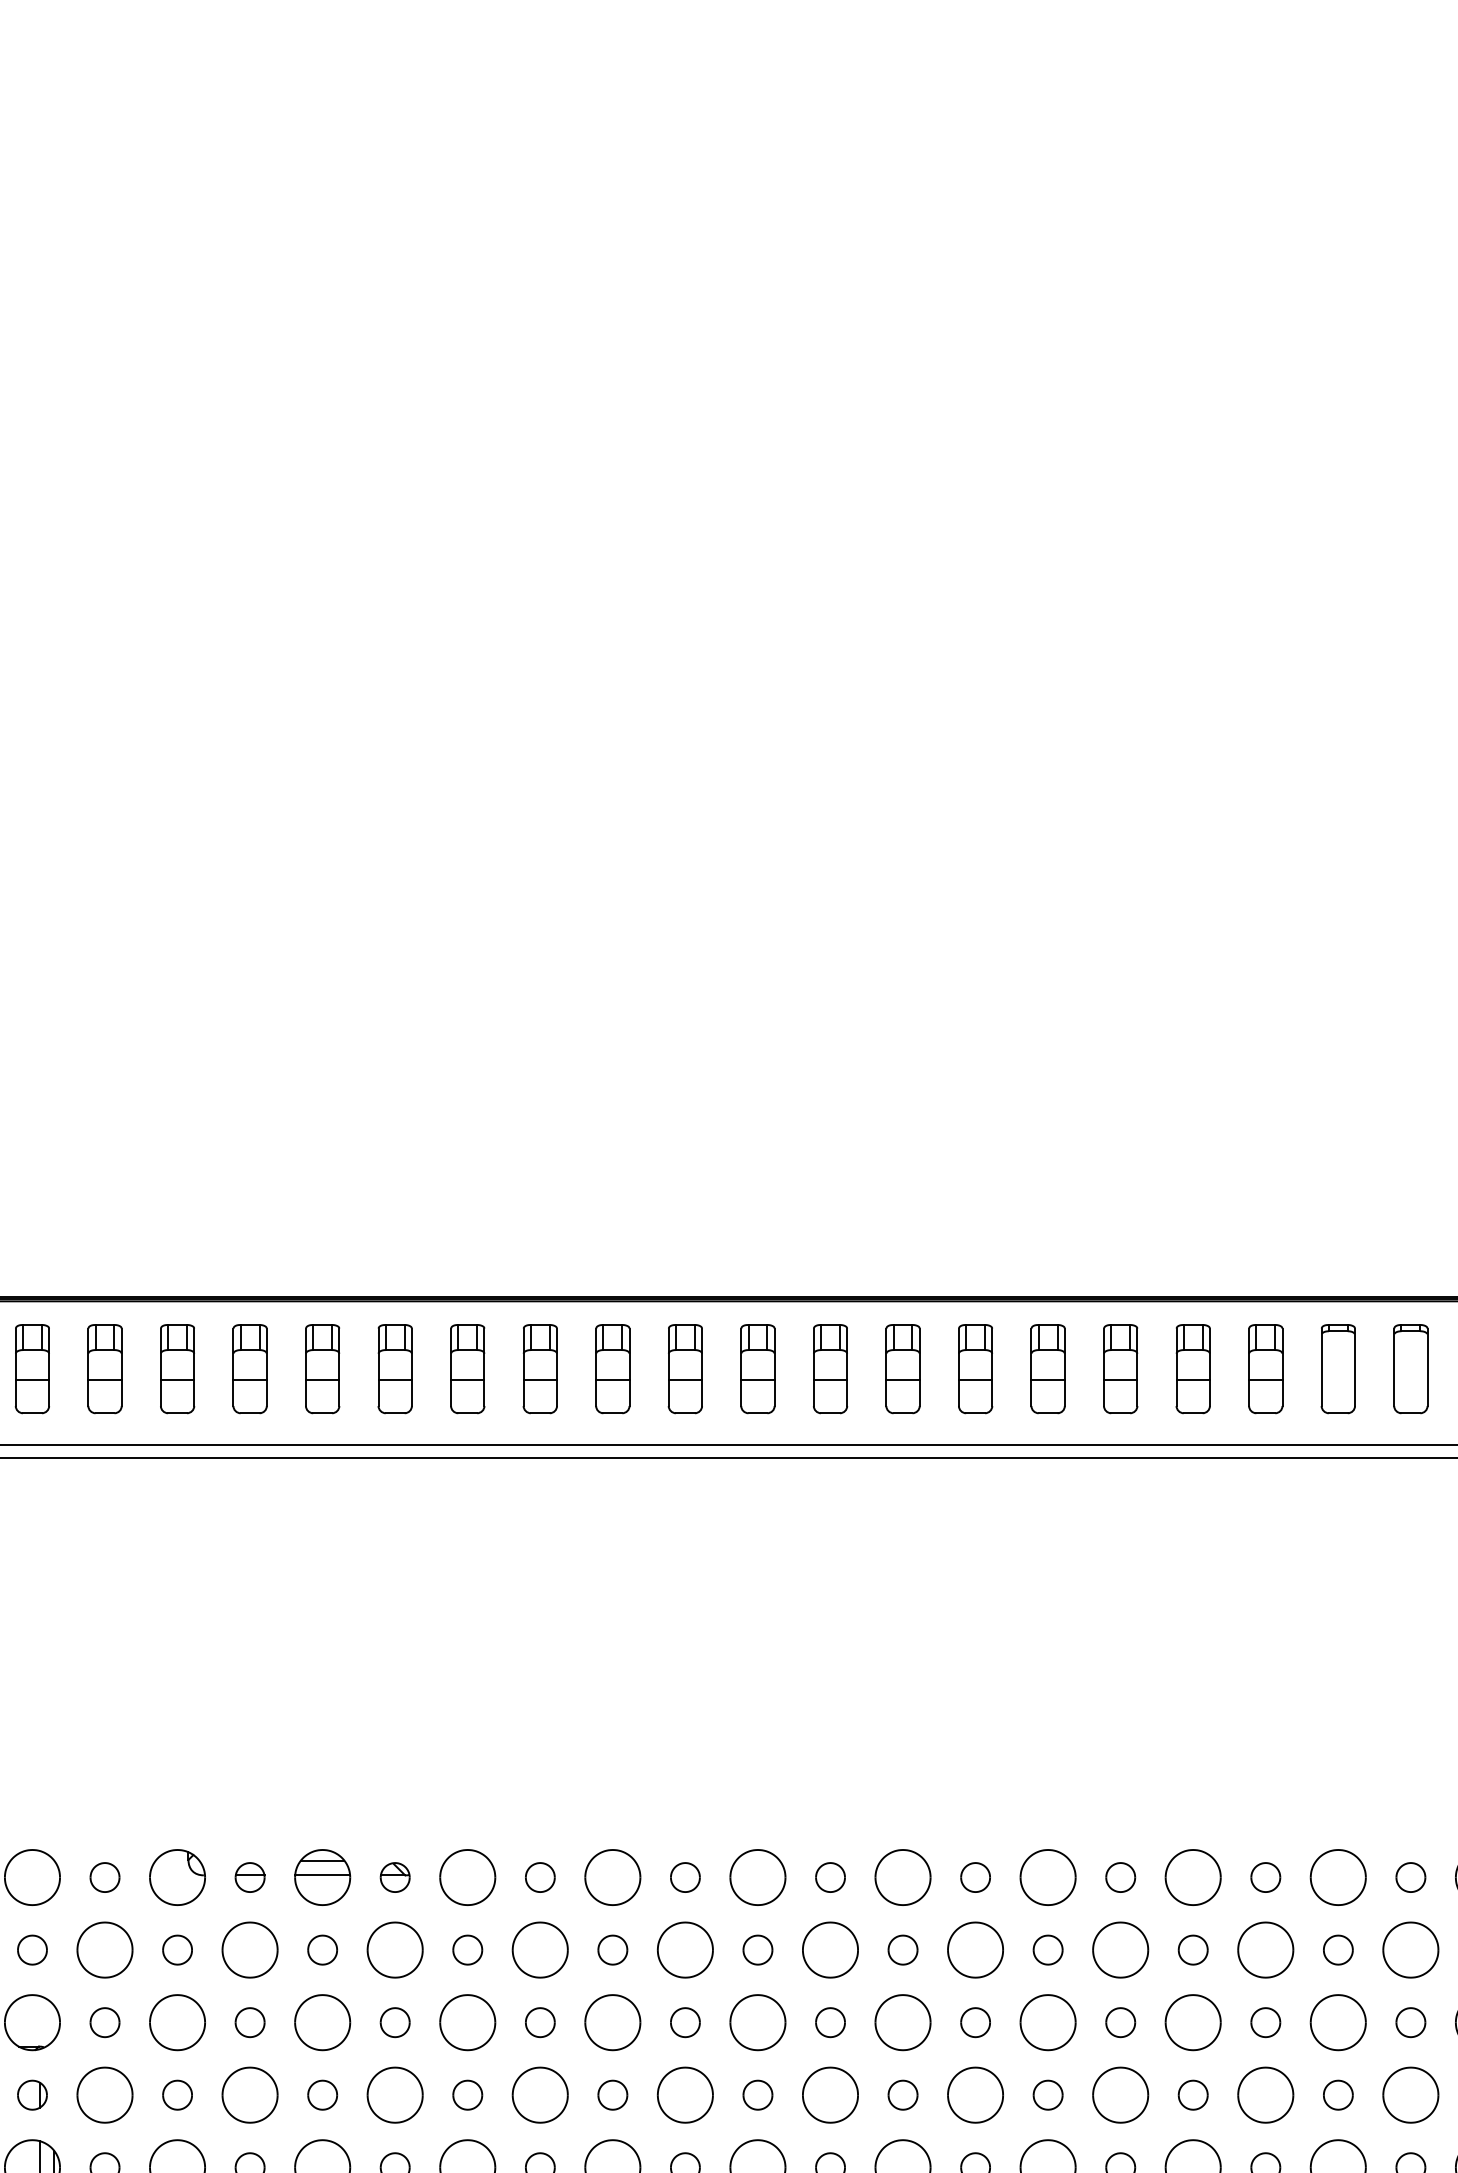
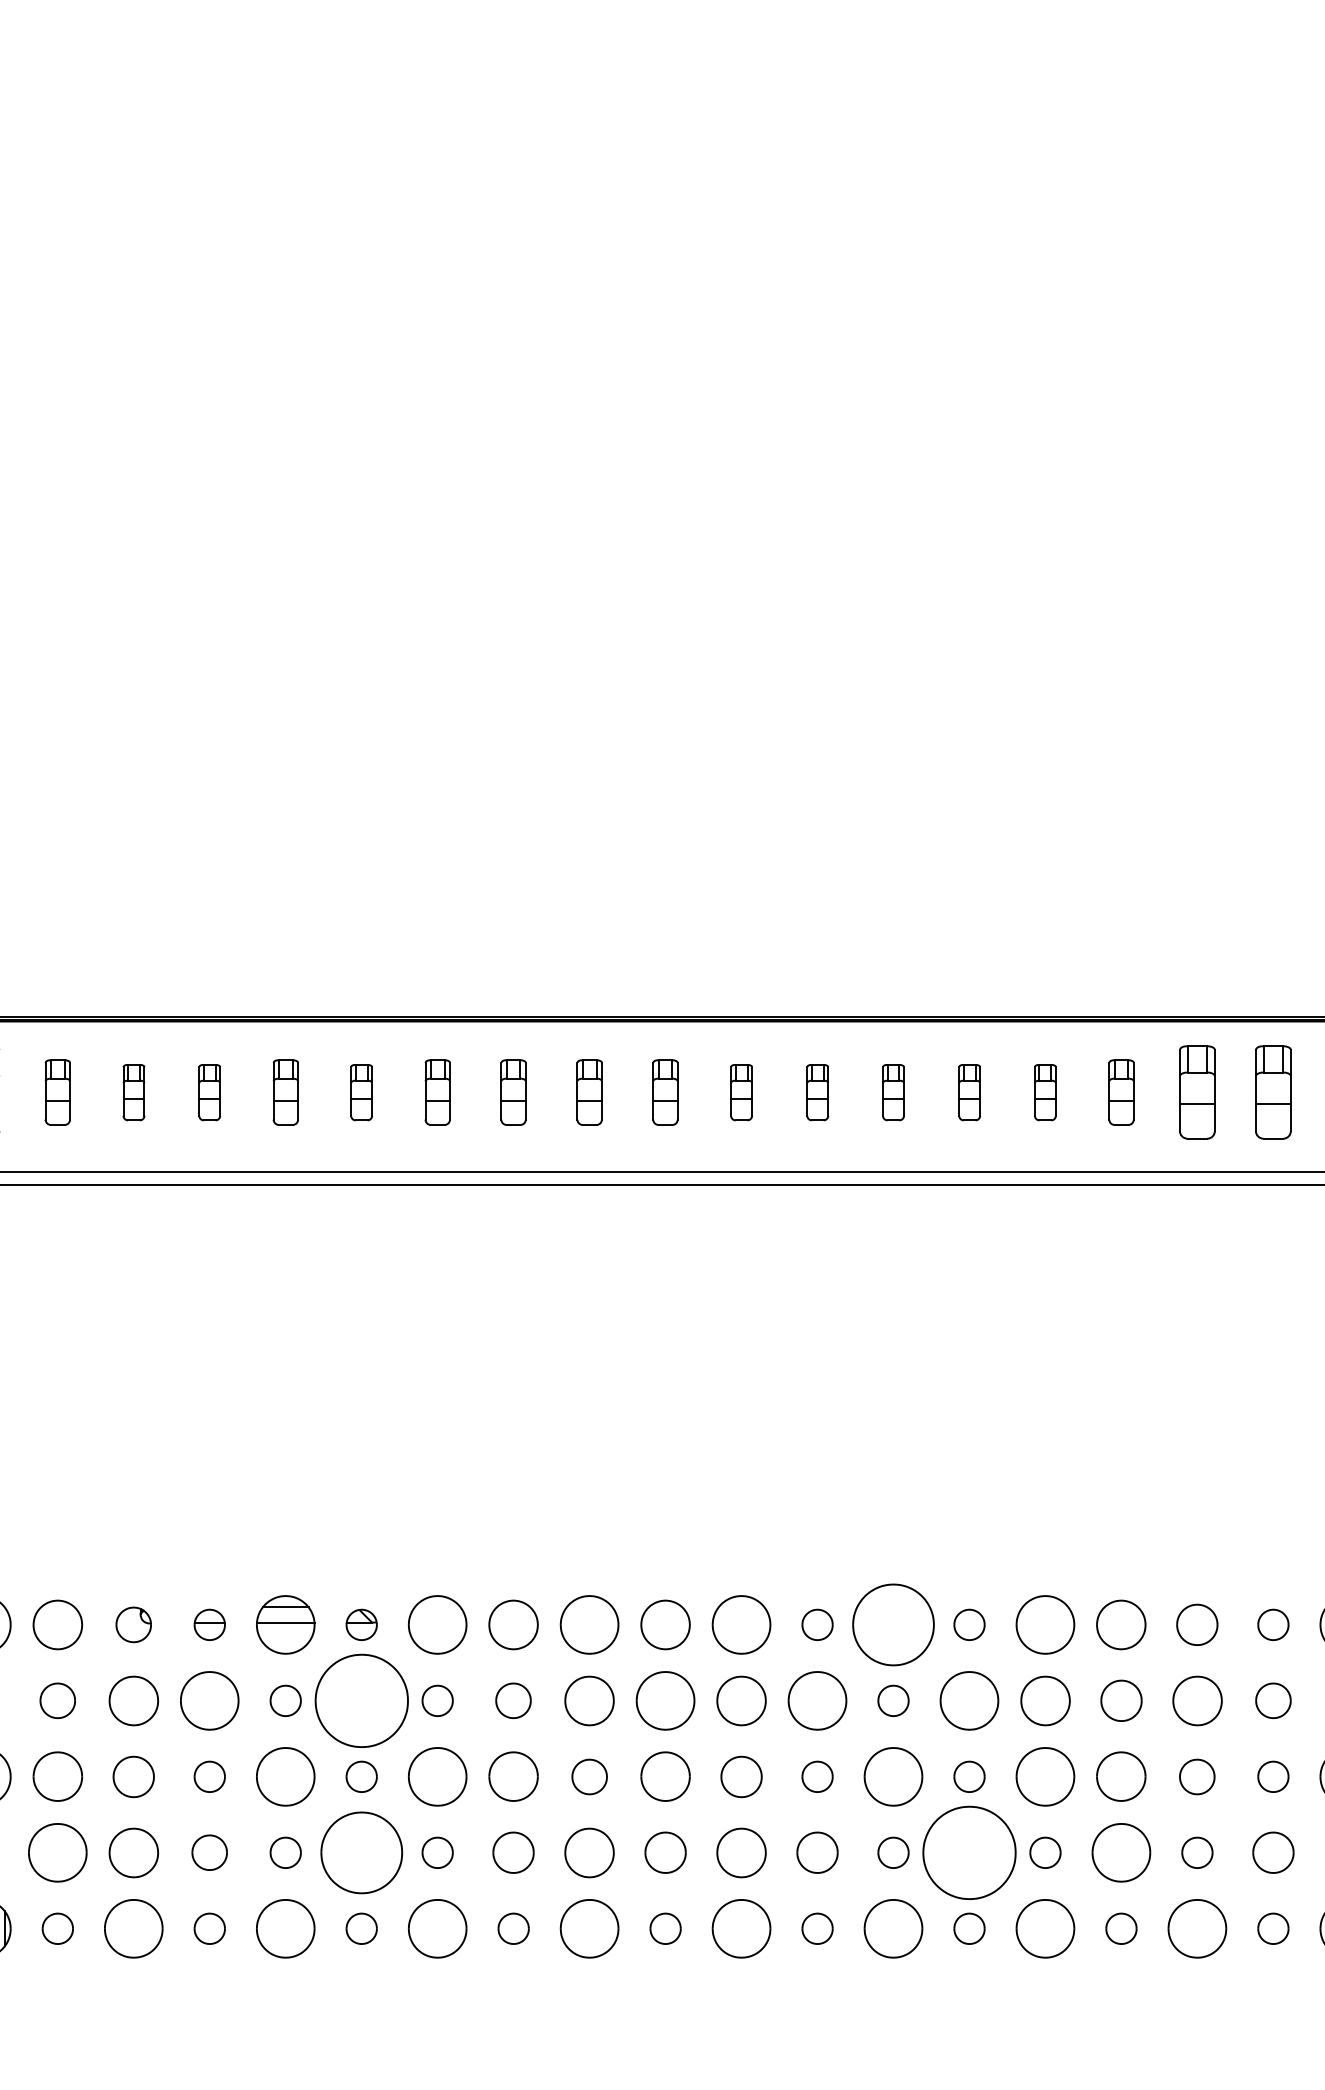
part: (104, 1369) -> (57, 1092), size x0.7
part: (177, 1369) -> (133, 1092), size x0.6
part: (249, 1369) -> (209, 1092), size x0.6
part: (322, 1369) -> (285, 1092), size x0.7
part: (394, 1369) -> (360, 1092), size x0.6
part: (467, 1369) -> (437, 1092), size x0.7
part: (539, 1369) -> (512, 1092), size x0.7
part: (612, 1369) -> (589, 1092), size x0.7
part: (684, 1369) -> (664, 1092), size x0.7
part: (757, 1369) -> (741, 1092), size x0.6
part: (830, 1369) -> (817, 1092), size x0.6
part: (902, 1369) -> (892, 1092), size x0.6
part: (975, 1369) -> (969, 1092), size x0.6
part: (1047, 1369) -> (1044, 1092), size x0.6
part: (1120, 1369) -> (1121, 1092), size x0.7
part: (104, 1877) -> (57, 1624), size x1.6
part: (177, 1877) -> (133, 1624), size x0.6
part: (540, 1877) -> (513, 1624), size x1.6
part: (685, 1877) -> (665, 1624), size x1.6
part: (902, 1877) -> (892, 1624), size x1.4
part: (1120, 1877) -> (1121, 1624), size x1.6
part: (1192, 1877) -> (1196, 1624), size x0.7
part: (104, 1949) -> (57, 1700), size x0.6
part: (177, 1949) -> (133, 1700), size x1.6
part: (394, 1949) -> (360, 1700), size x1.6
part: (539, 1949) -> (512, 1700), size x0.6
part: (612, 1949) -> (589, 1700), size x1.6
part: (757, 1949) -> (741, 1700), size x1.6
part: (1047, 1949) -> (1044, 1700), size x1.6
part: (1120, 1949) -> (1121, 1700), size x0.7
part: (1192, 1949) -> (1196, 1700), size x1.6
part: (1265, 1949) -> (1273, 1700), size x0.6
part: (104, 2022) -> (57, 1776), size x1.6
part: (177, 2022) -> (133, 1776), size x0.7
part: (540, 2022) -> (513, 1776), size x1.6
part: (612, 2022) -> (589, 1776), size x0.6
part: (685, 2022) -> (665, 1776), size x1.6
part: (757, 2022) -> (741, 1776), size x0.7
part: (1120, 2022) -> (1121, 1776), size x1.6
part: (1192, 2022) -> (1196, 1776), size x0.6
part: (177, 2094) -> (133, 1852), size x1.6
part: (249, 2094) -> (209, 1852), size x0.6
part: (394, 2094) -> (360, 1852), size x1.4
part: (539, 2094) -> (512, 1852), size x0.7
part: (612, 2094) -> (589, 1852), size x1.6
part: (685, 2094) -> (665, 1852), size x0.7
part: (757, 2094) -> (741, 1852), size x1.6
part: (830, 2094) -> (817, 1852), size x0.7
part: (975, 2094) -> (969, 1852), size x1.6
part: (1265, 2094) -> (1273, 1852), size x0.7

